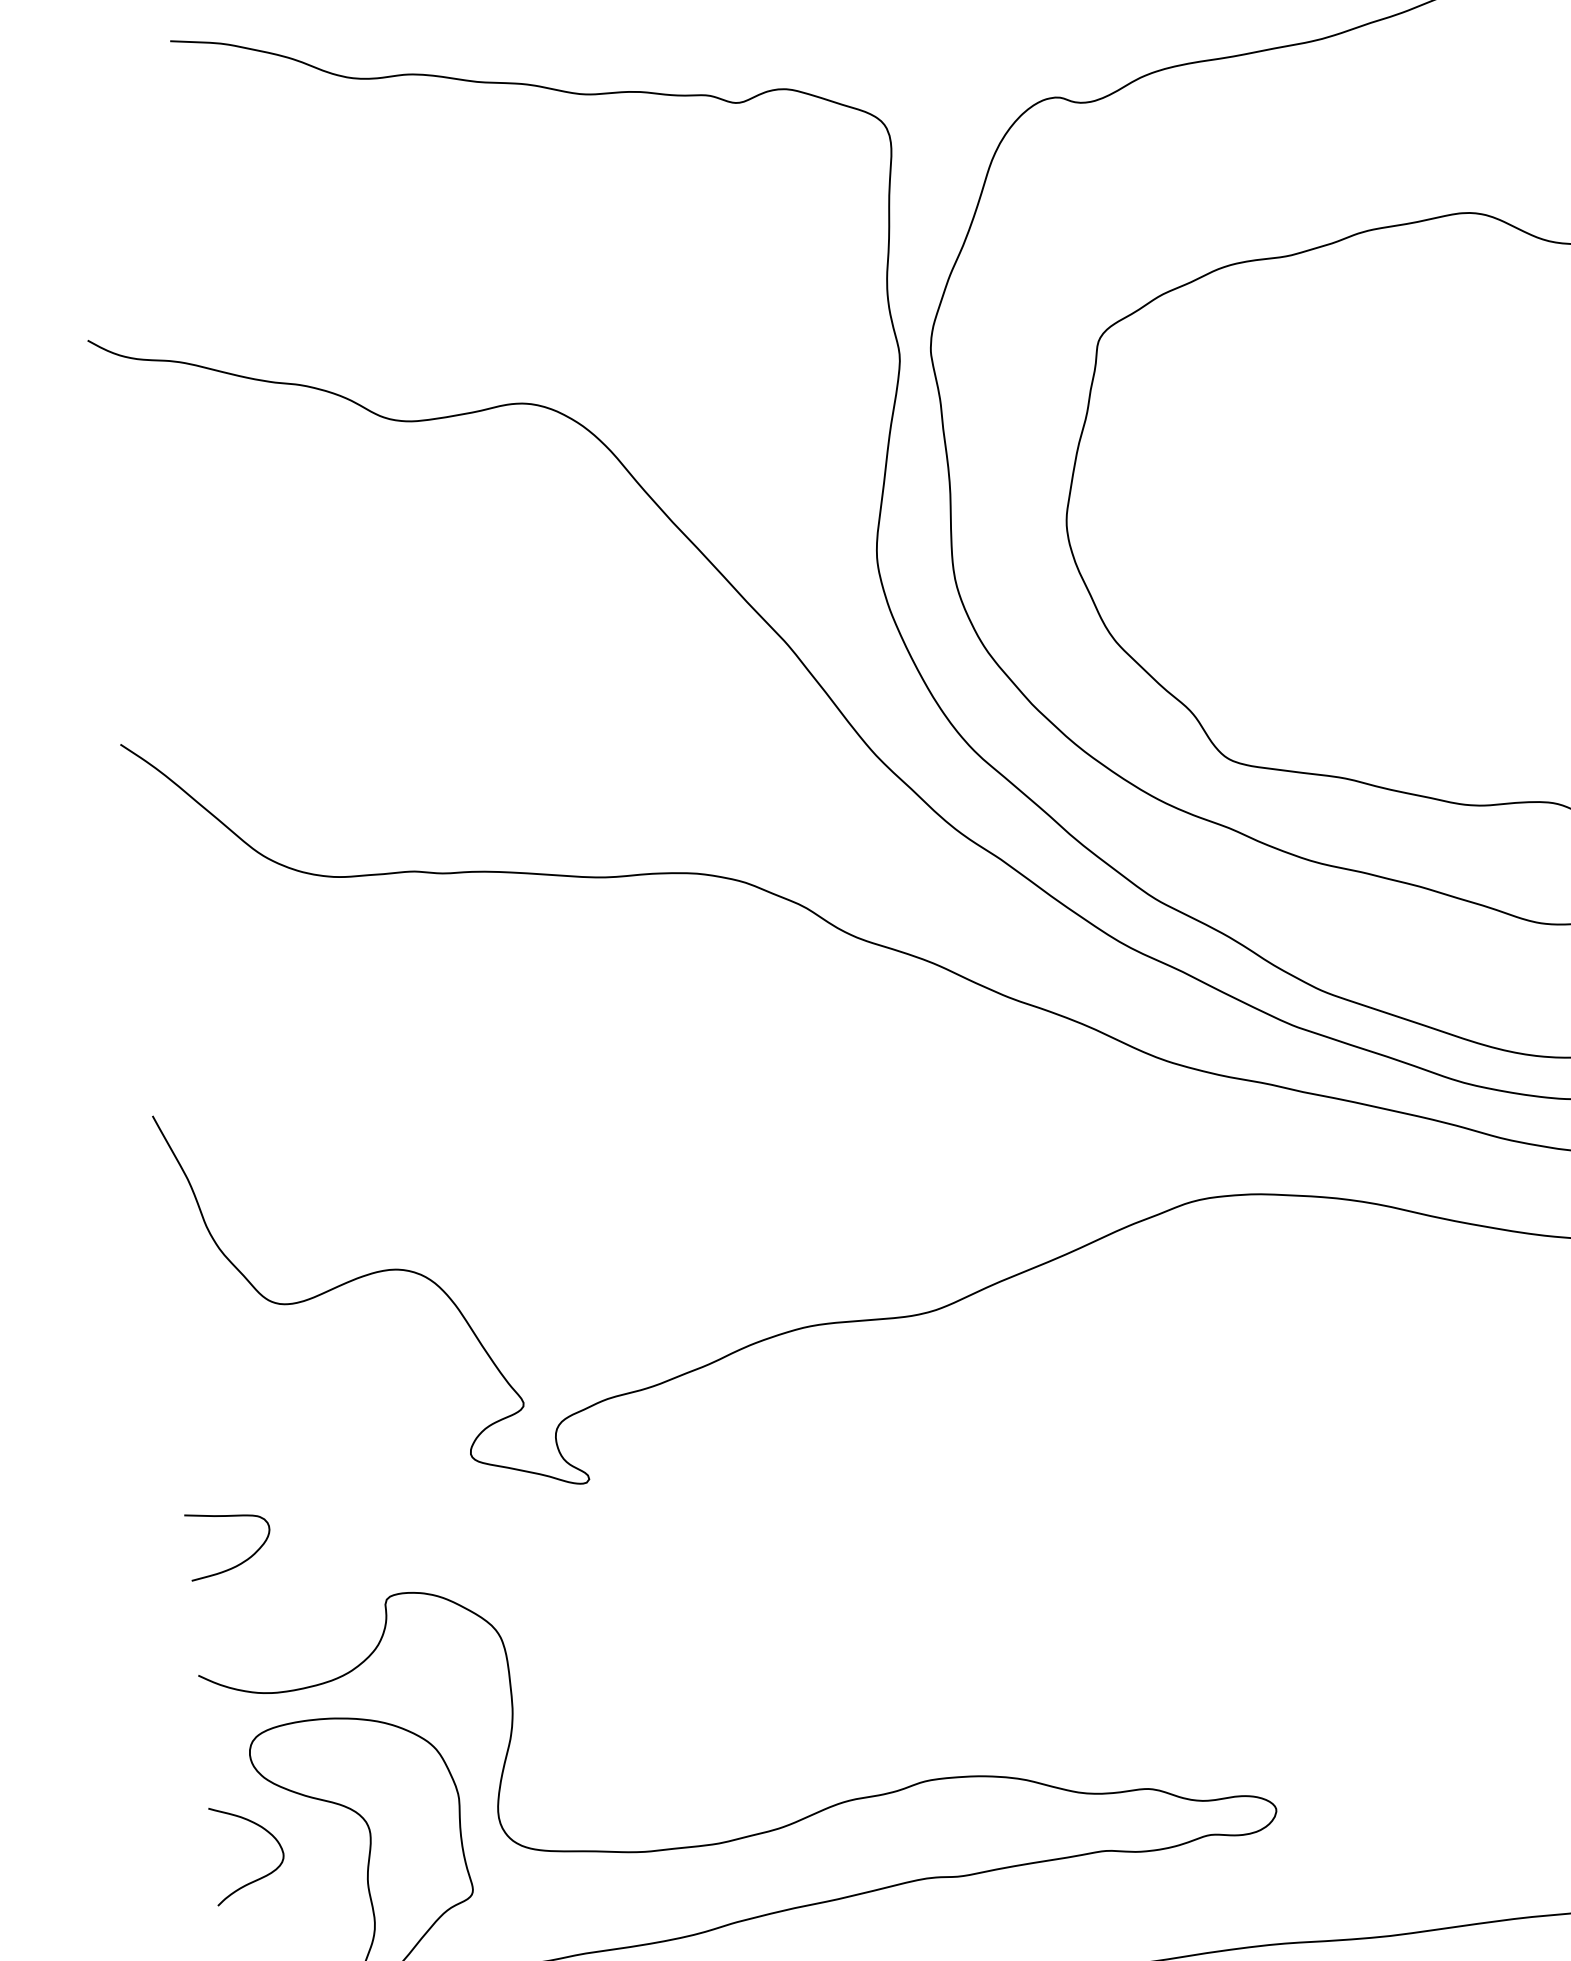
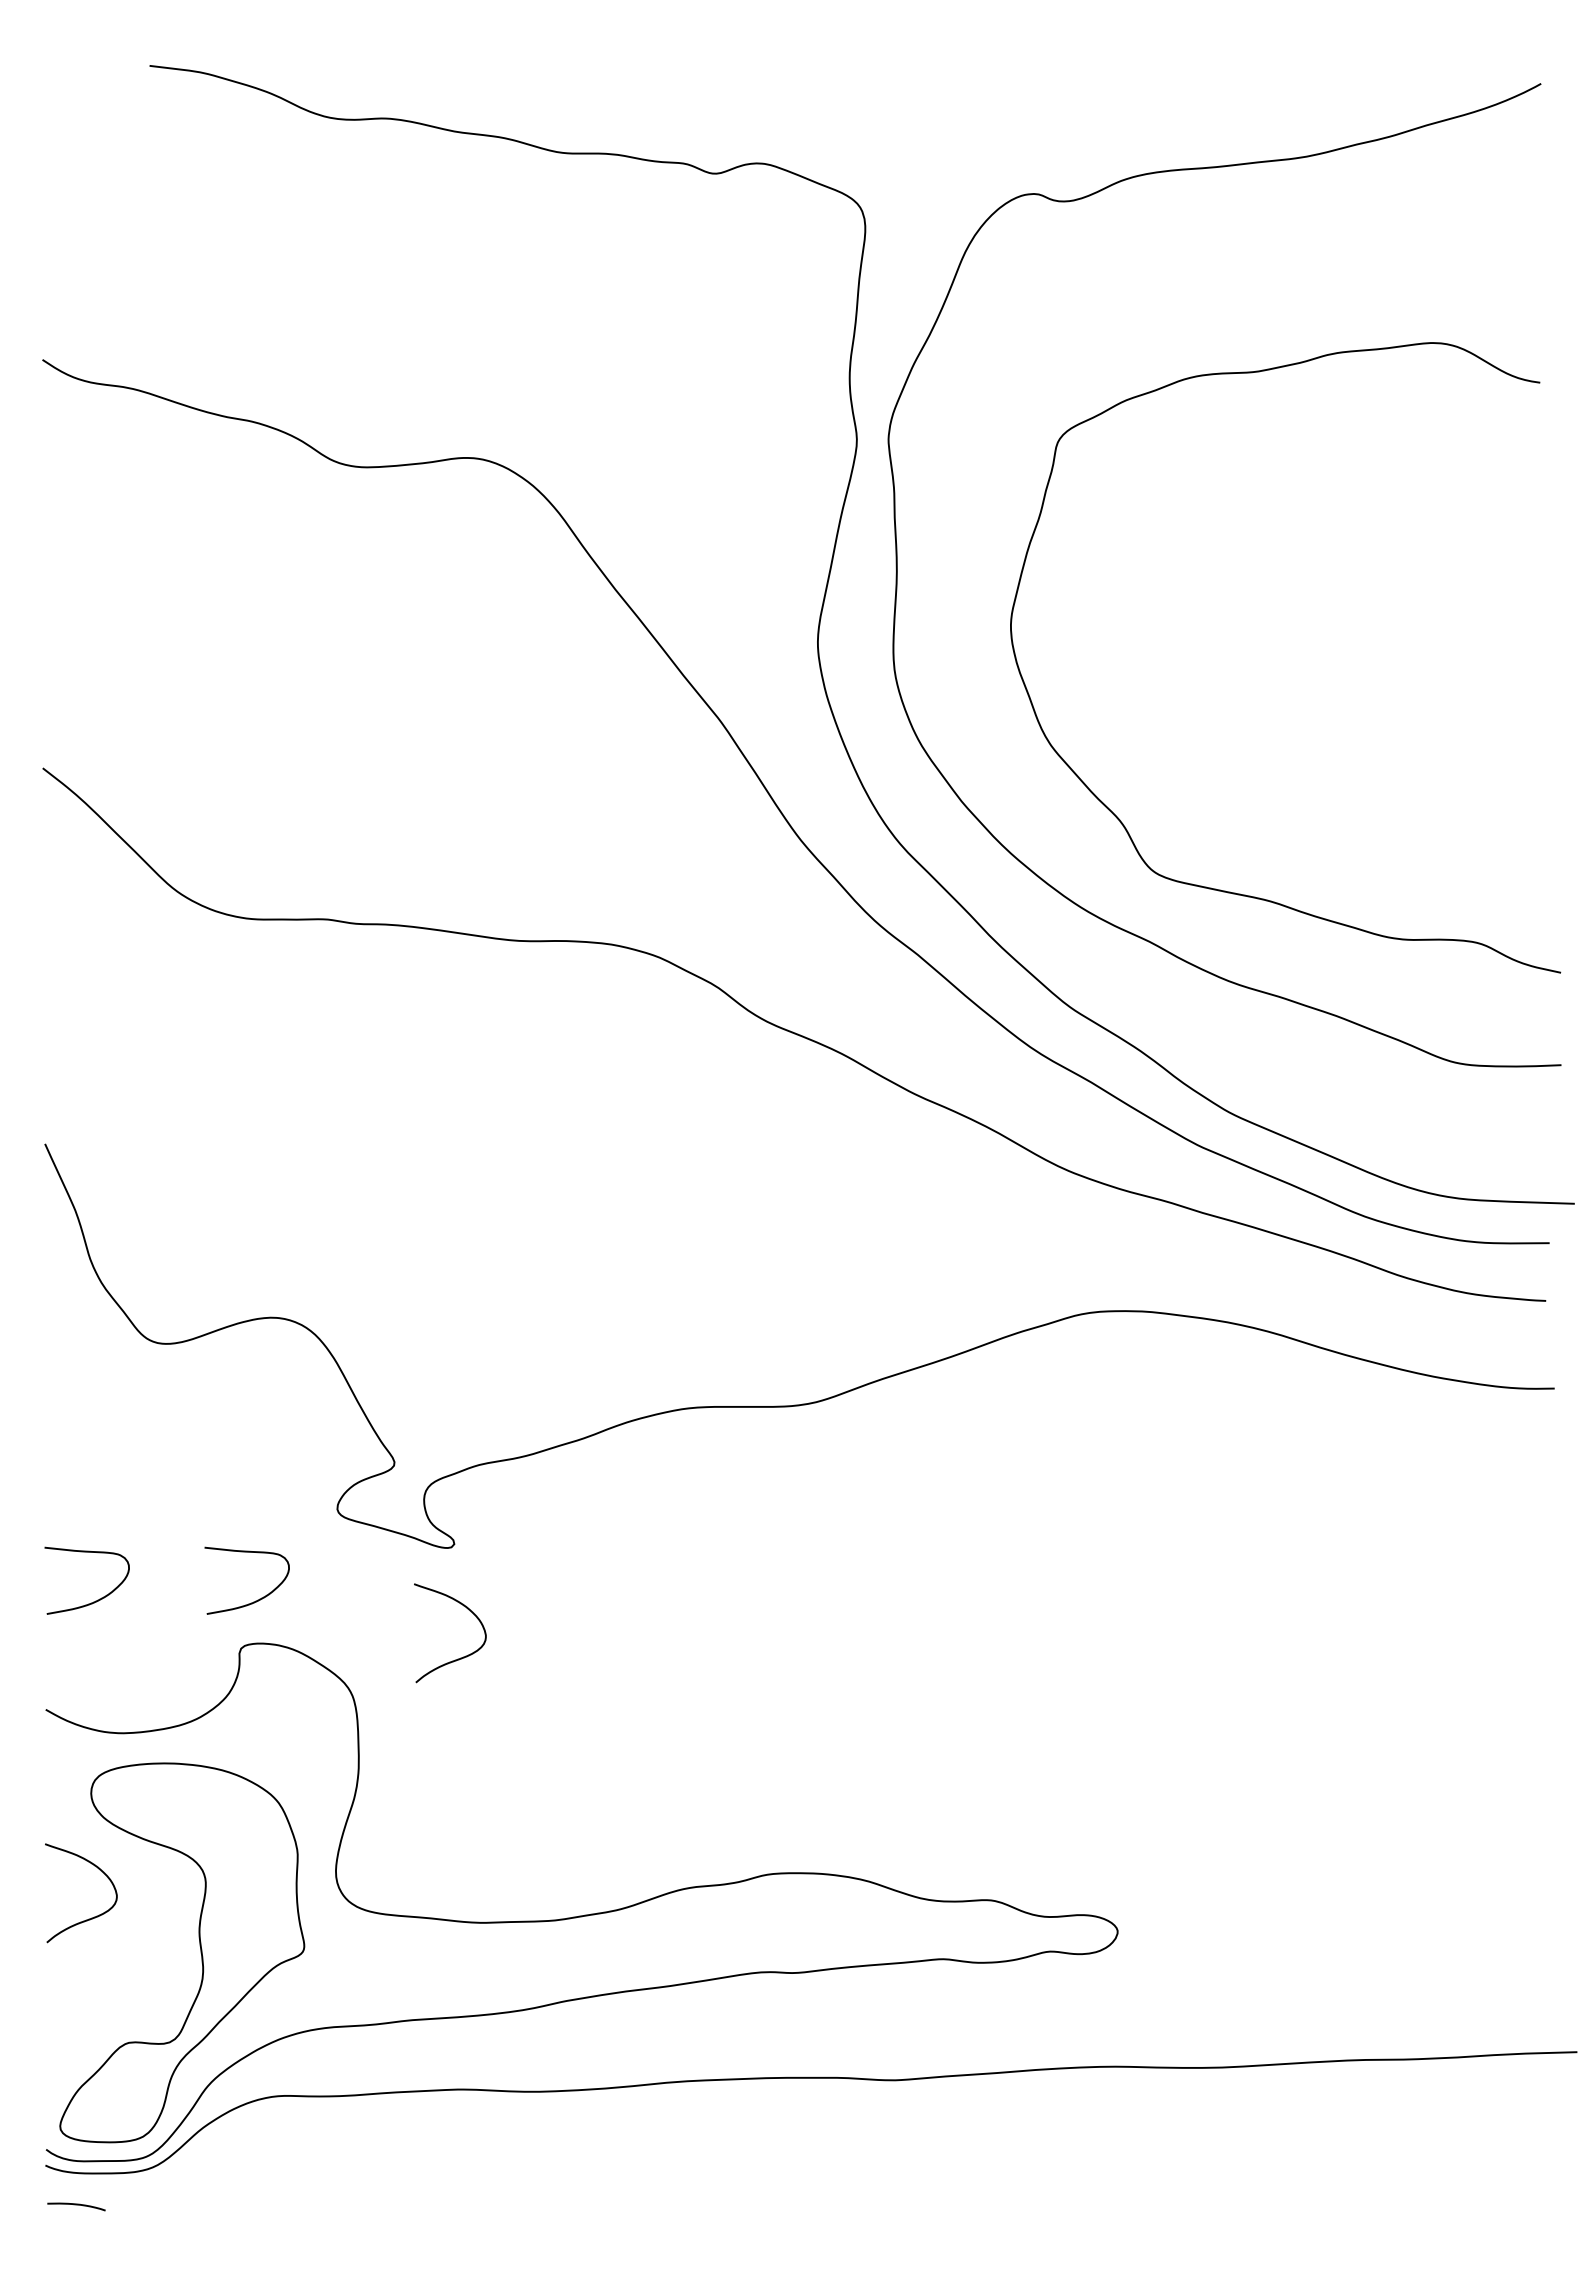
curve: (397, 1550) -> (255, 1600), added
curve: (601, 1592) -> (457, 1658), added

